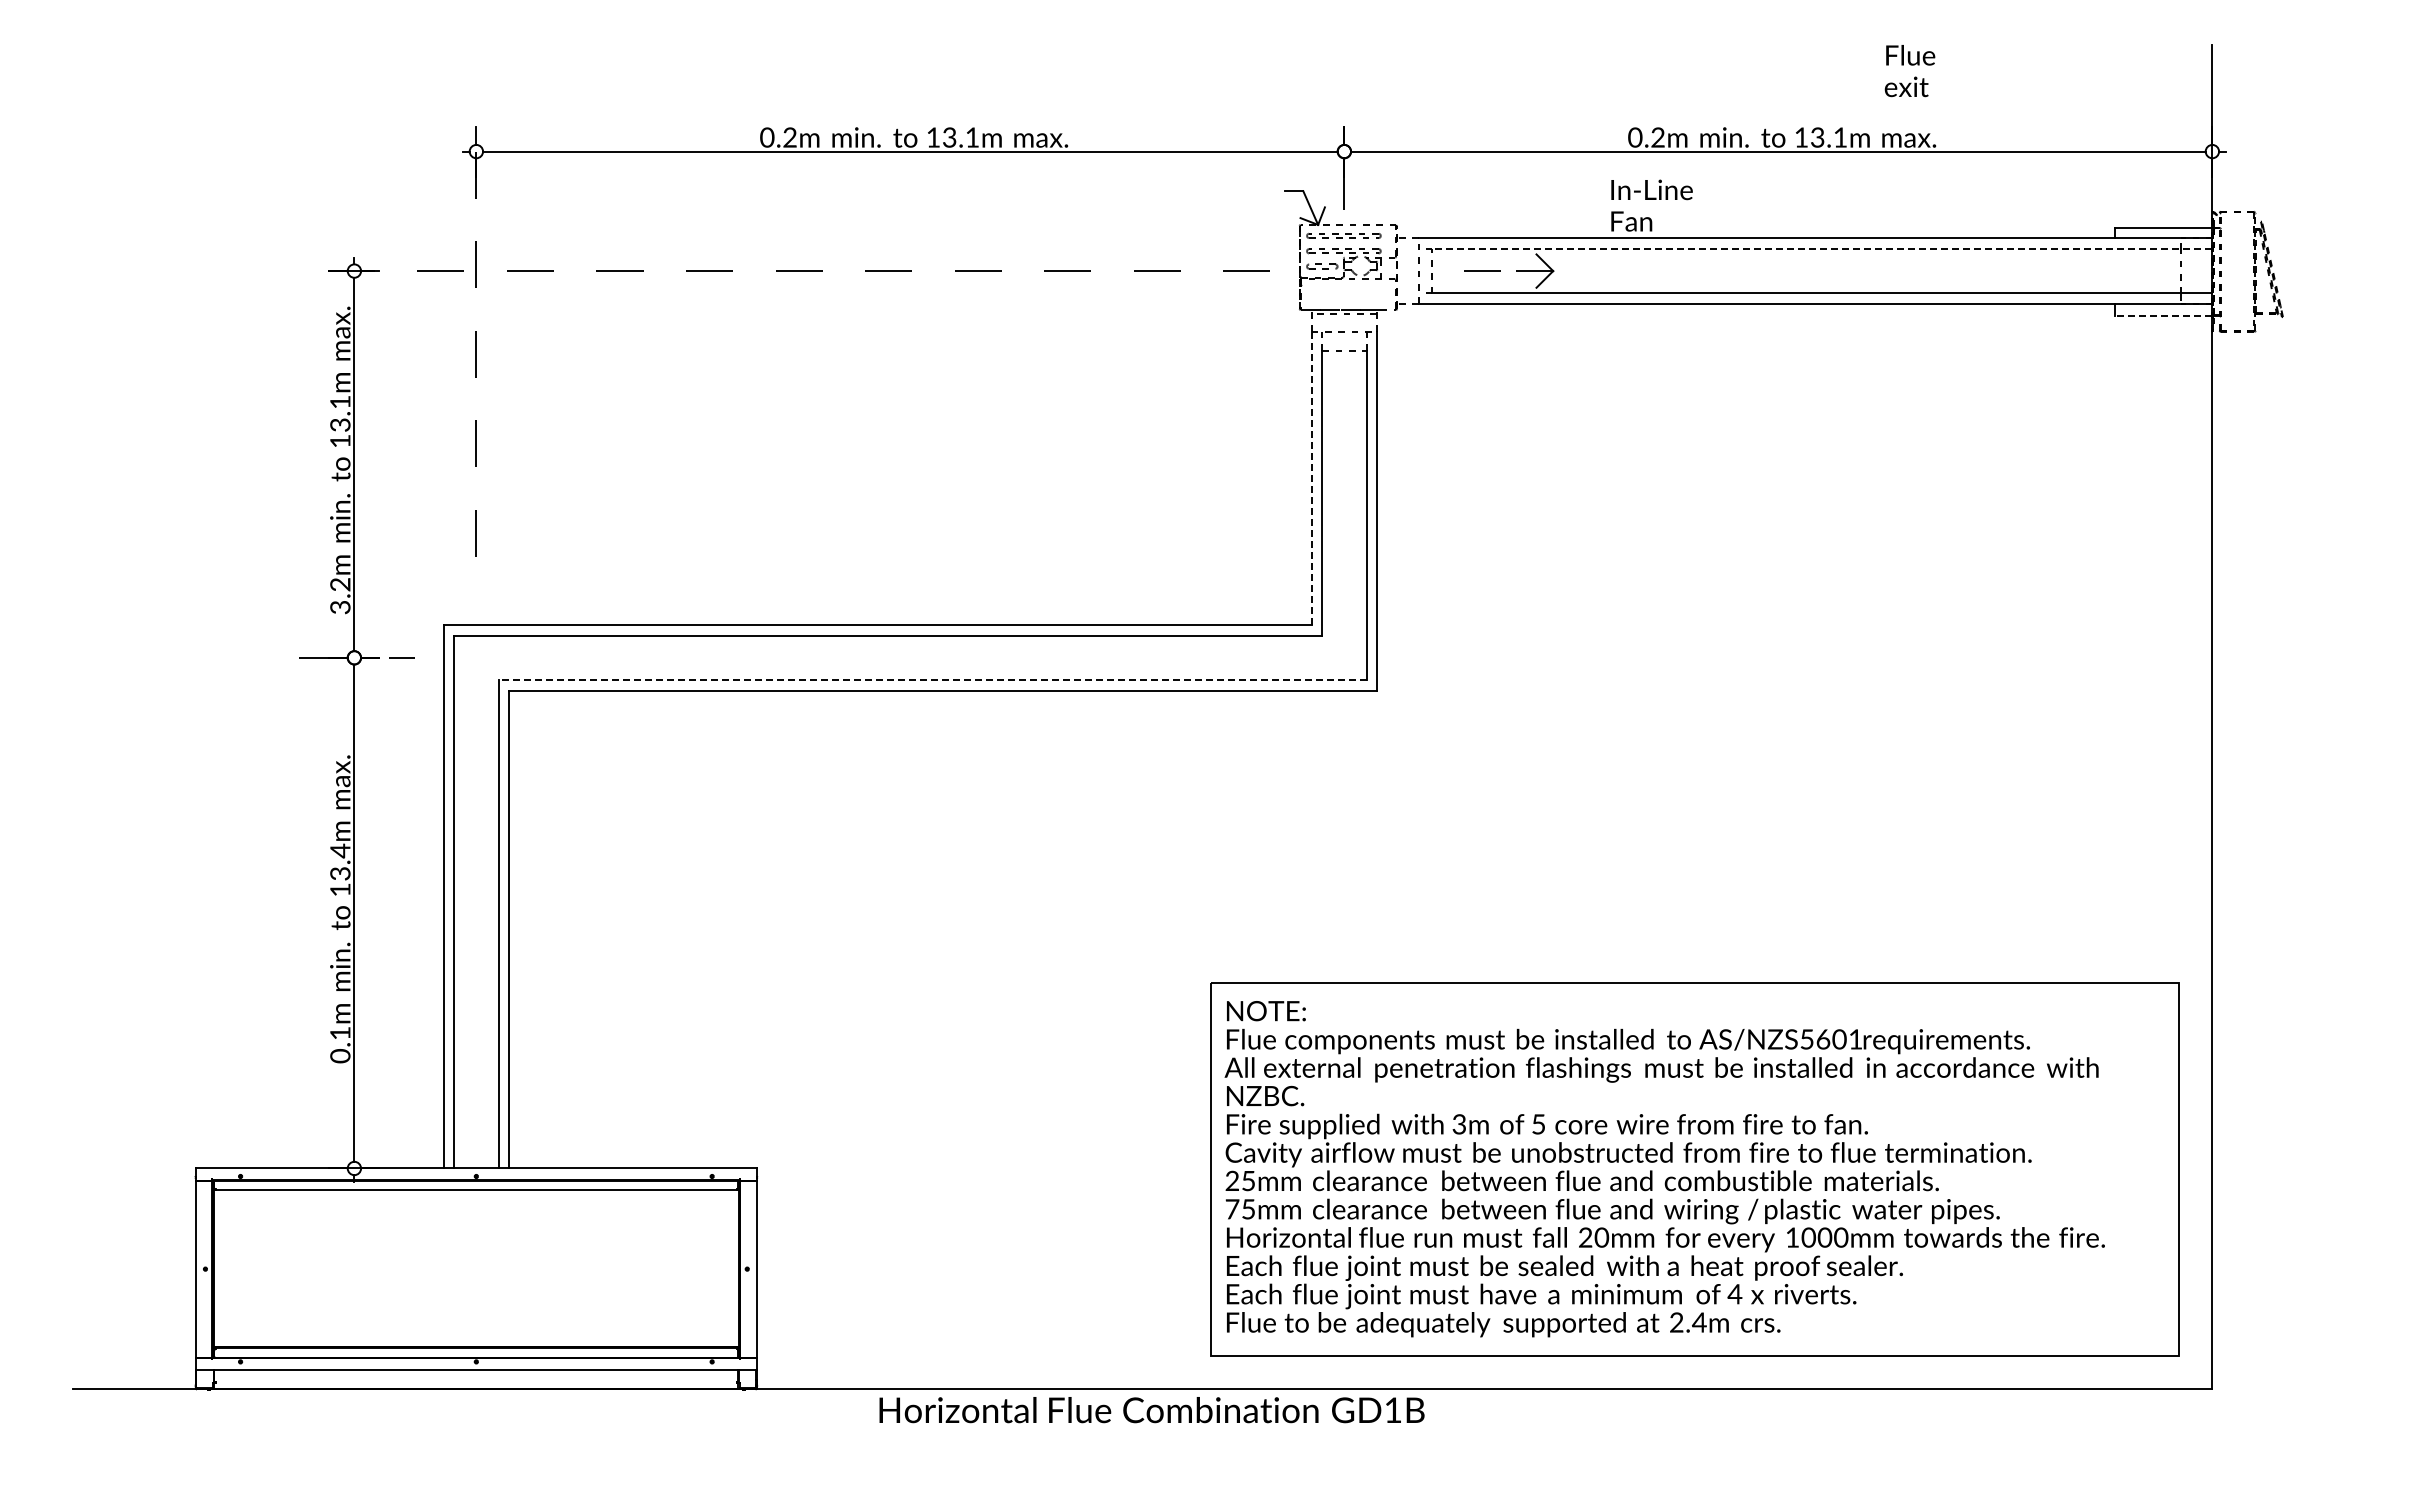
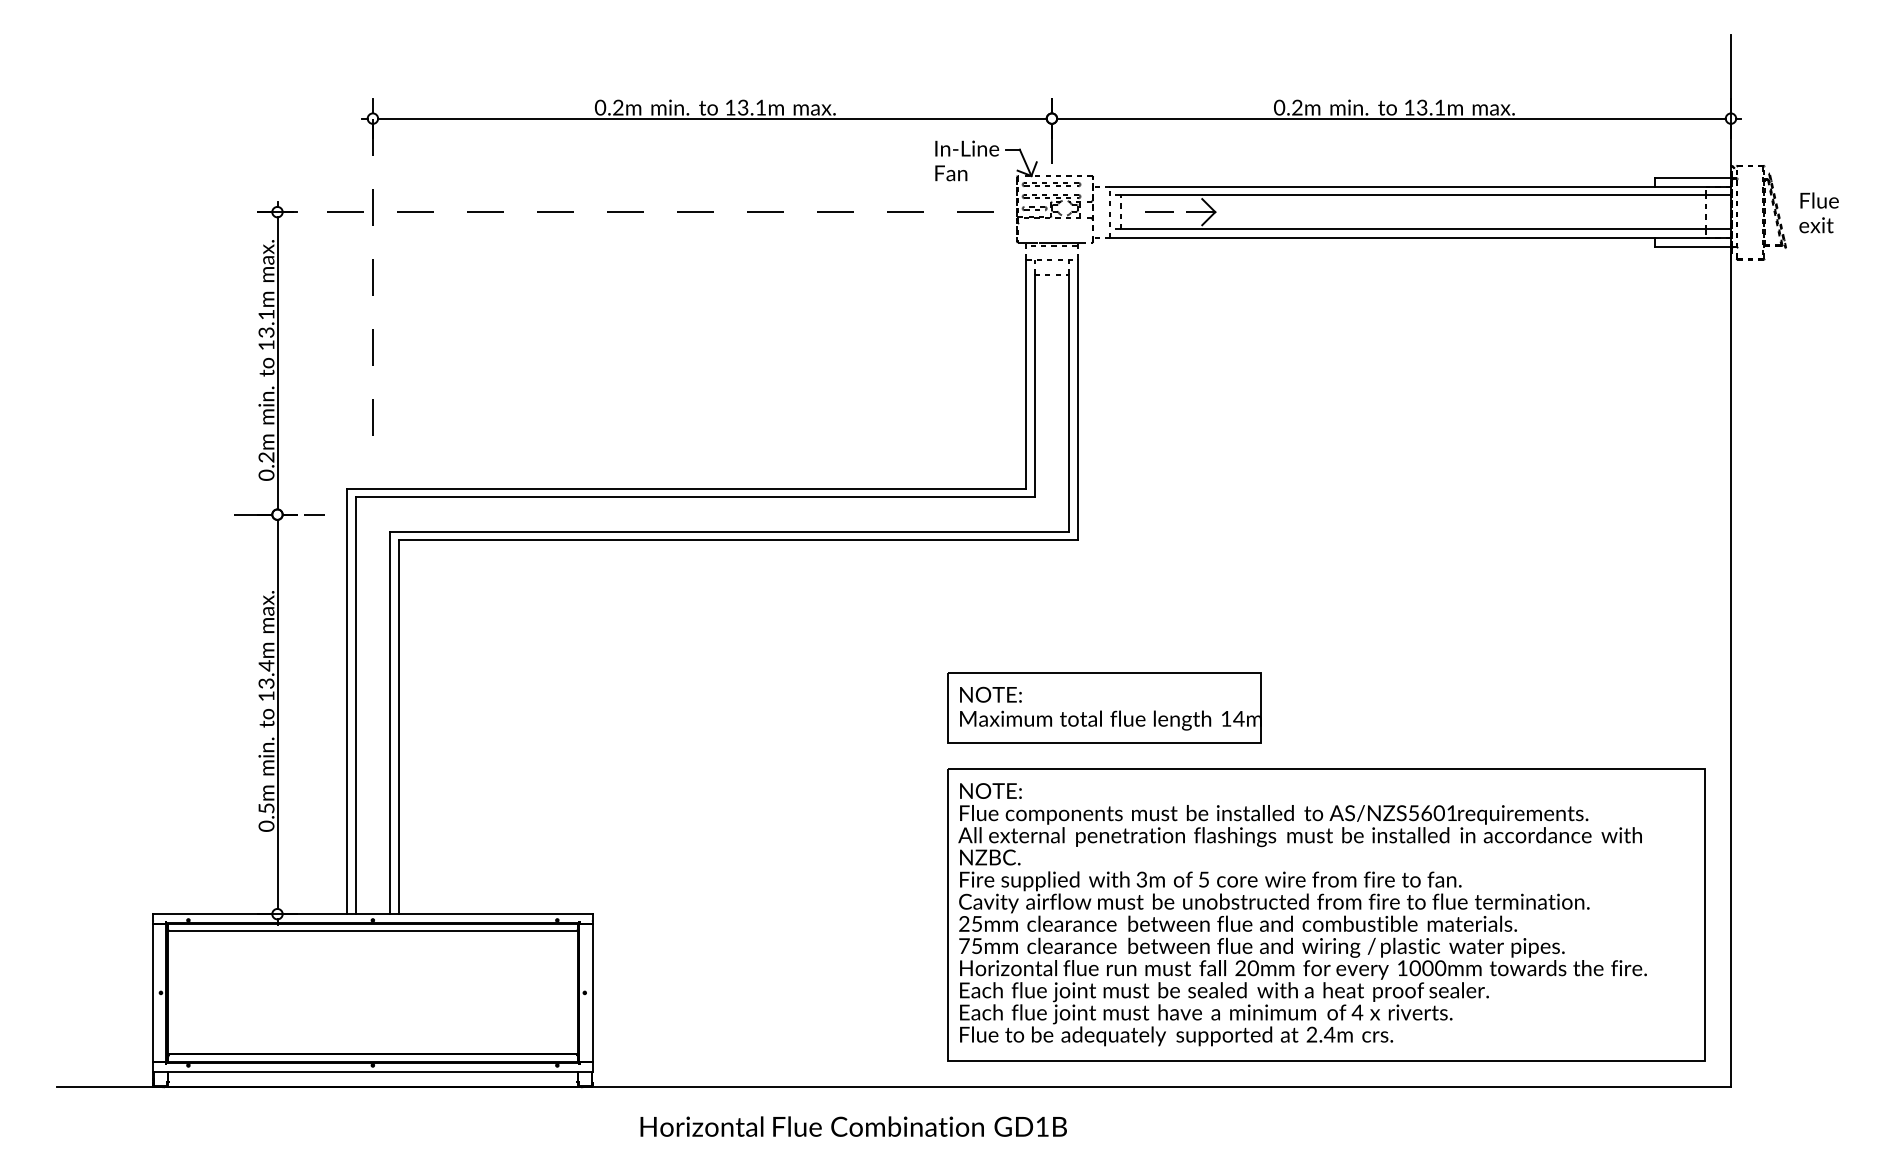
text: (1909, 71) -> (1818, 213), moved
text: (1651, 205) -> (966, 160), moved
line: (1821, 248) -> (1425, 194), dashed -> solid
line: (2163, 315) -> (1692, 246), dashed -> solid
line: (1311, 478) -> (1026, 374), dashed -> solid
text: (340, 607) -> (266, 475), 3.2m -> 0.2m
line: (932, 680) -> (729, 532), dashed -> solid
part: (1411, 904) -> (1104, 707), added
text: (340, 1033) -> (266, 808), 0.1m -> 0.5m
text: (1151, 1410) -> (853, 1126), moved

